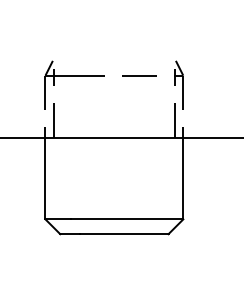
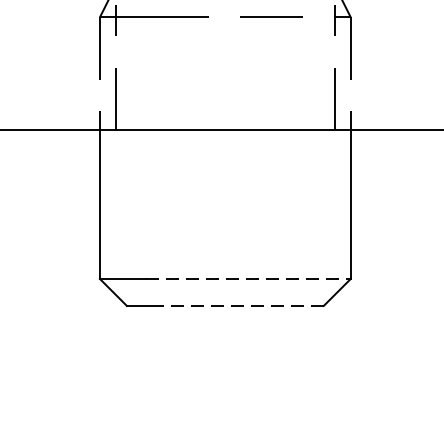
line: (127, 219) -> (249, 279), solid -> dashed
line: (123, 234) -> (241, 306), solid -> dashed

